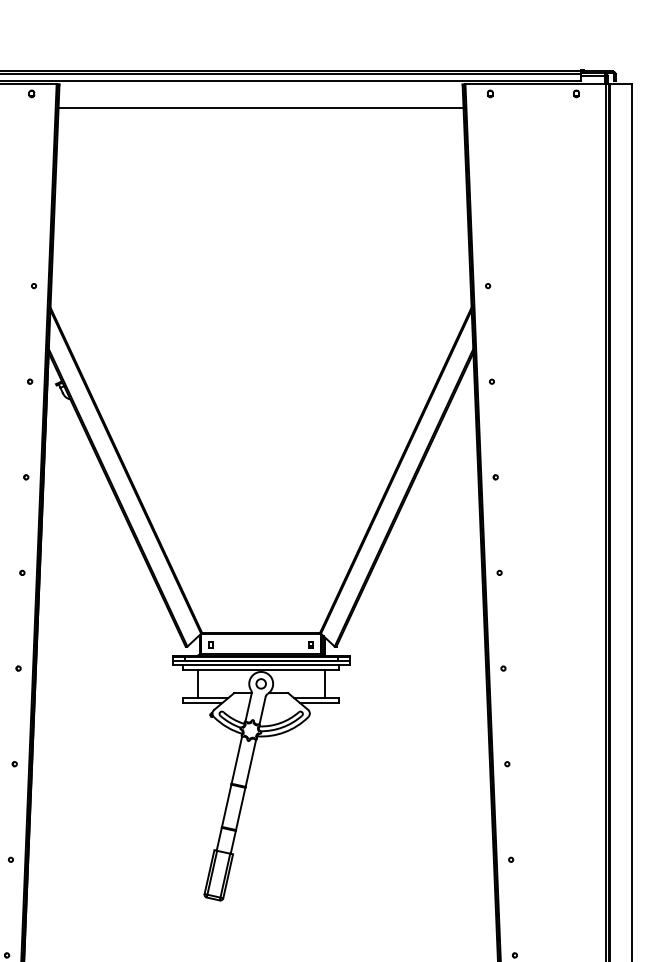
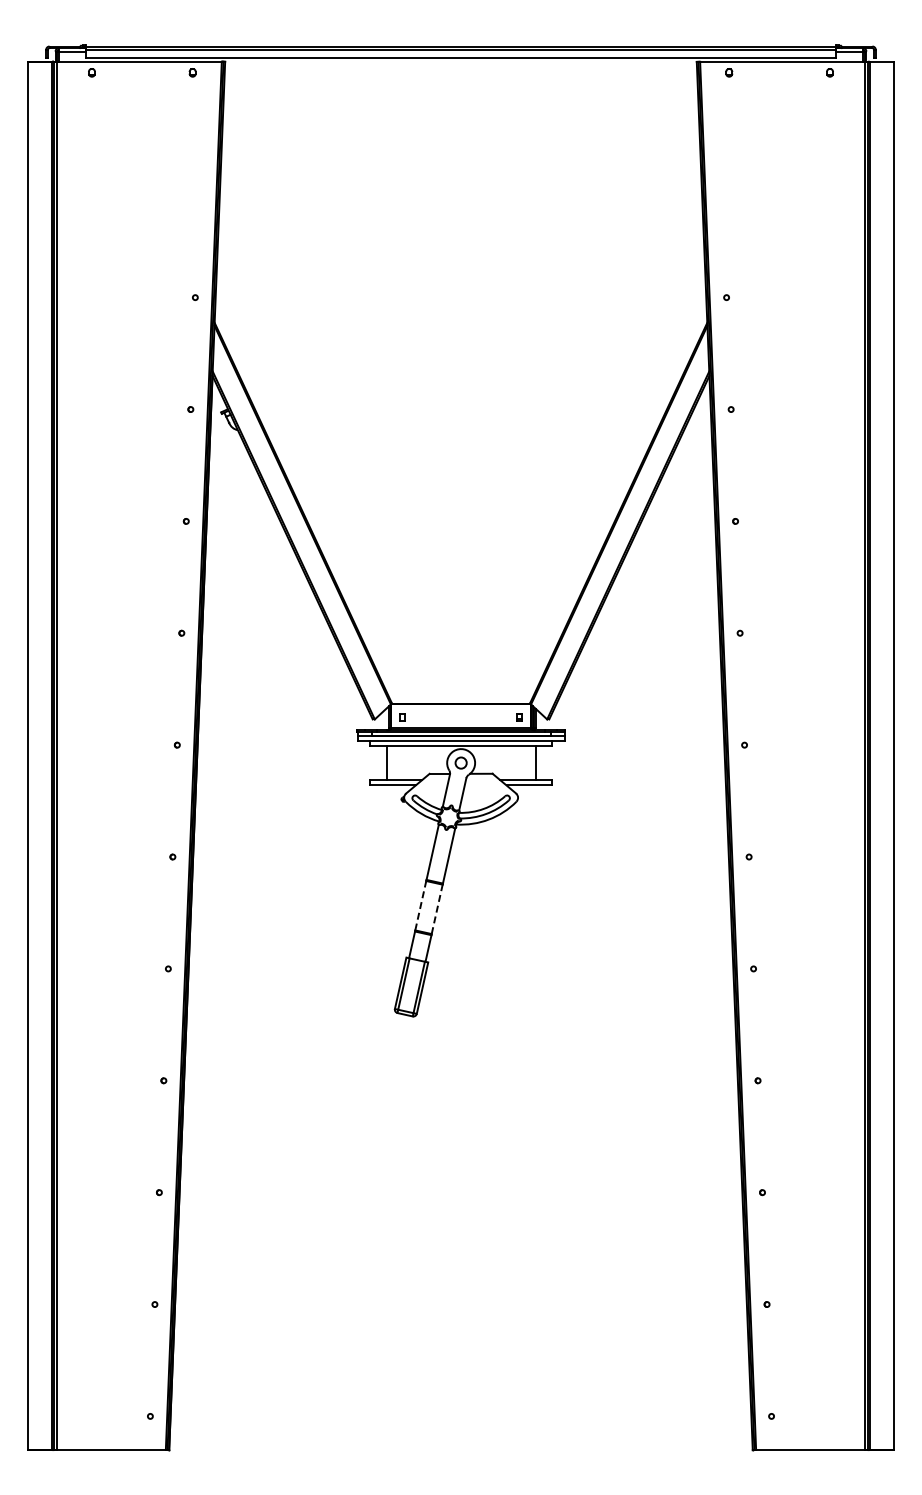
line: (260, 108) -> (460, 89), removed
line: (226, 805) -> (420, 905), solid -> dashed
line: (240, 808) -> (437, 908), solid -> dashed

